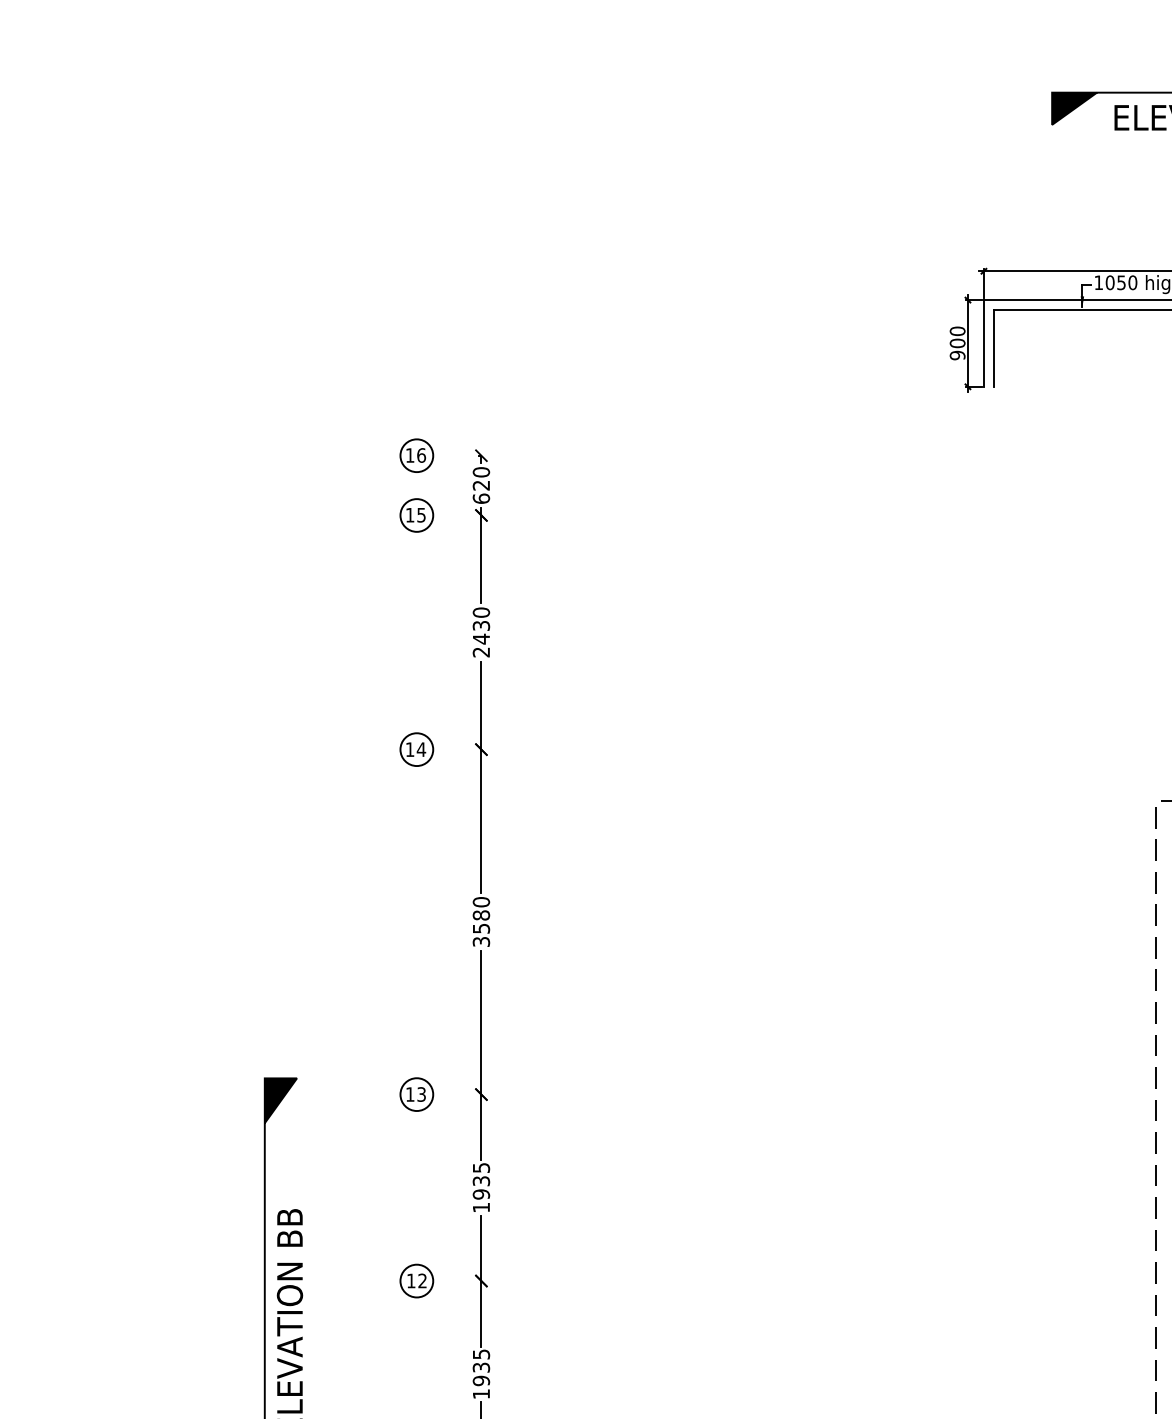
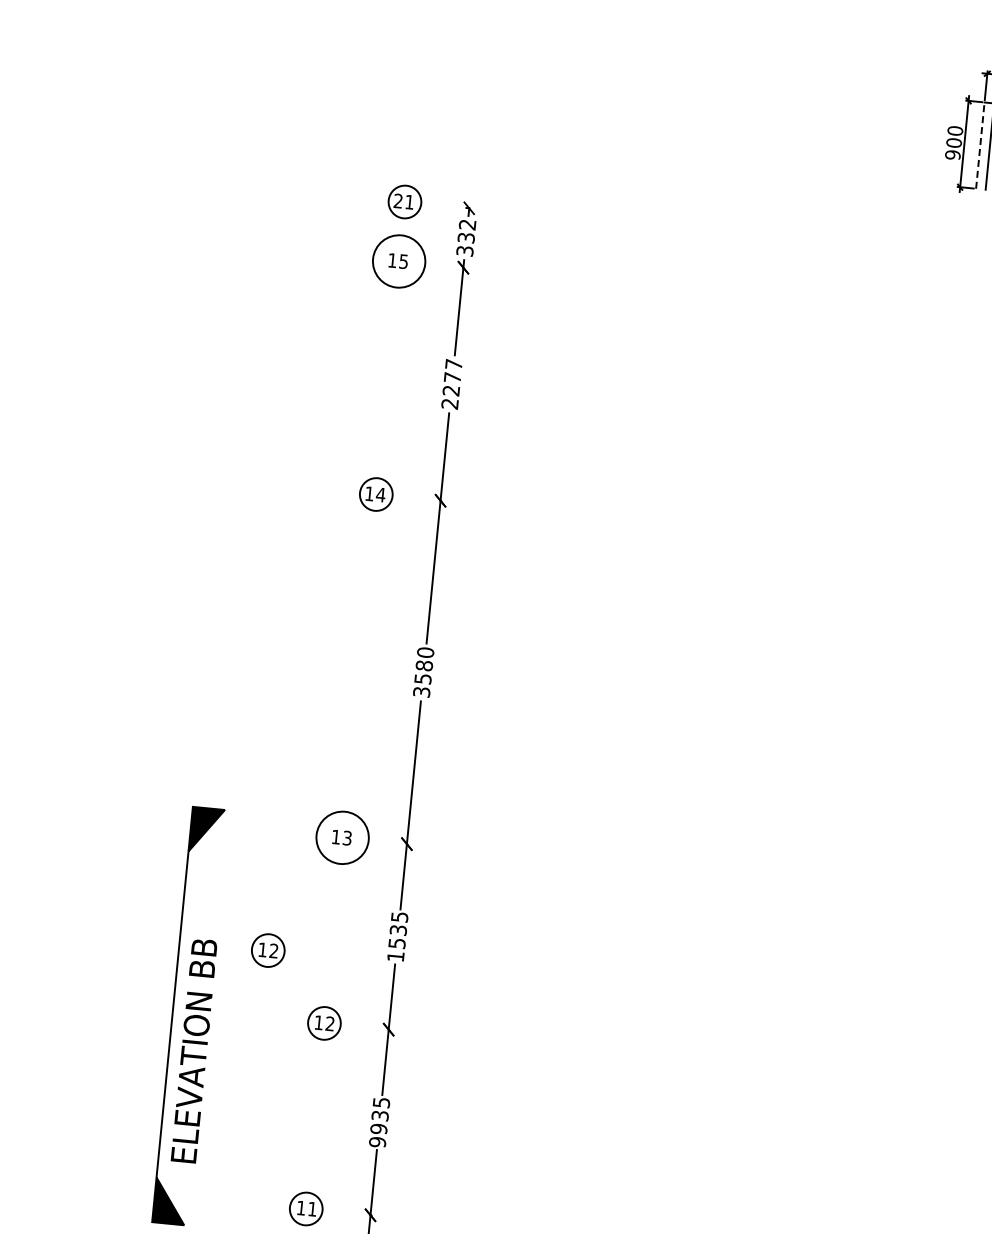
line: (983, 342) -> (979, 144), solid -> dashed
text: (415, 455) -> (403, 201), 16 -> 21
text: (481, 485) -> (466, 237), 620 -> 332
circle: (416, 515) -> (398, 261), size x1.6
text: (481, 625) -> (452, 377), 2430 -> 2277
circle: (416, 1094) -> (342, 837), size x1.6
text: (480, 1194) -> (396, 943), 1935 -> 1535
part: (353, 1213) -> (267, 949), added
text: (481, 1394) -> (377, 1142), 1935 -> 9935

